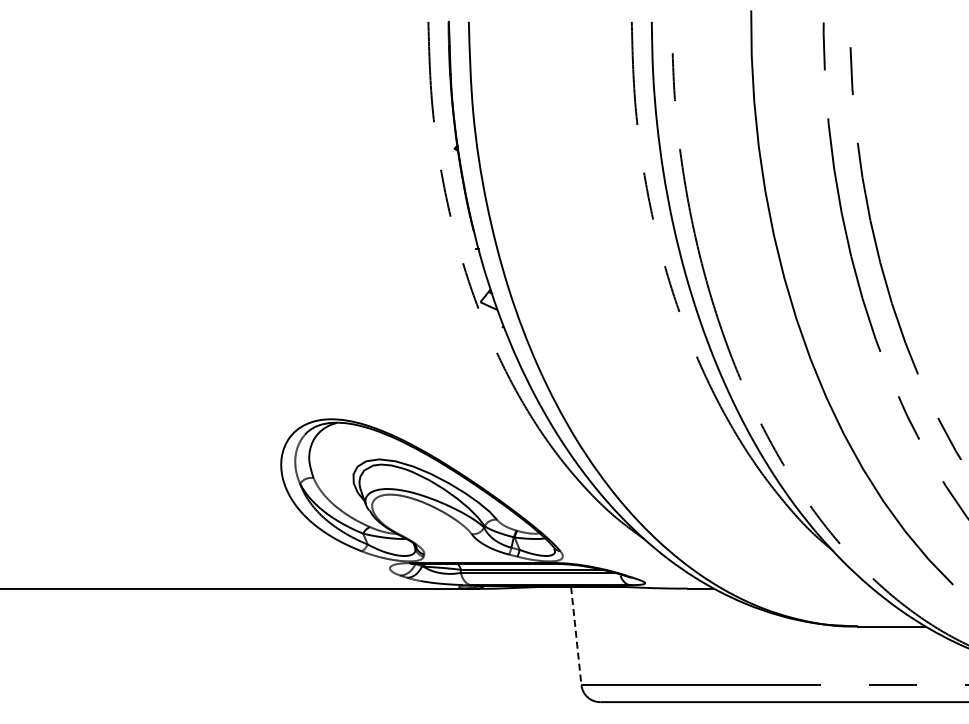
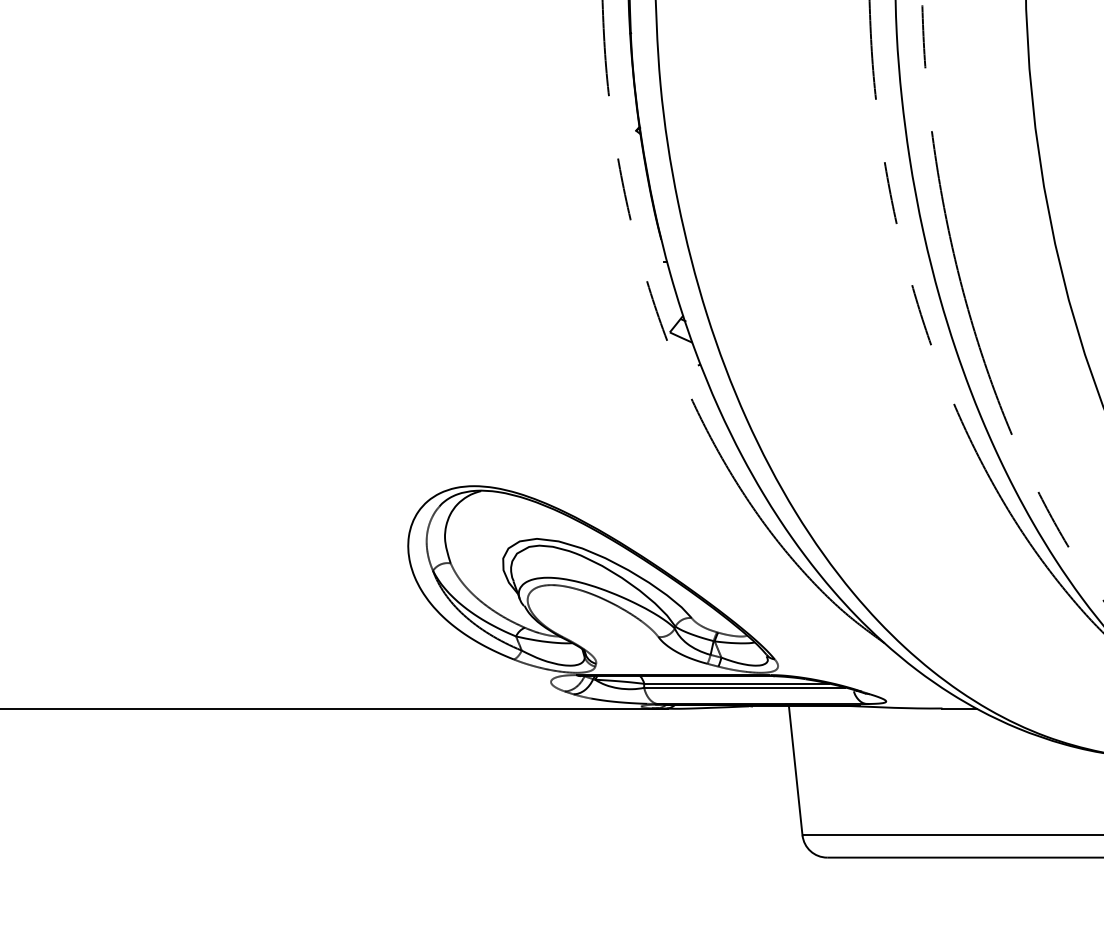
line: (576, 636) -> (796, 771), dashed -> solid

